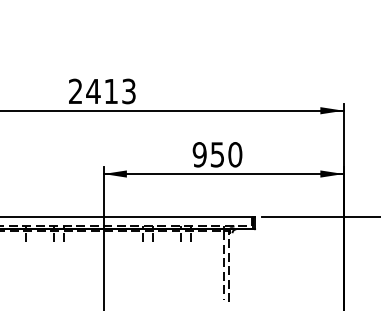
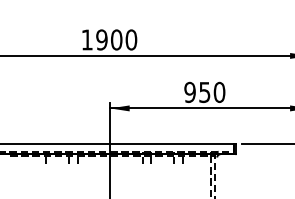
text: (102, 91) -> (109, 39), 2413 -> 1900

